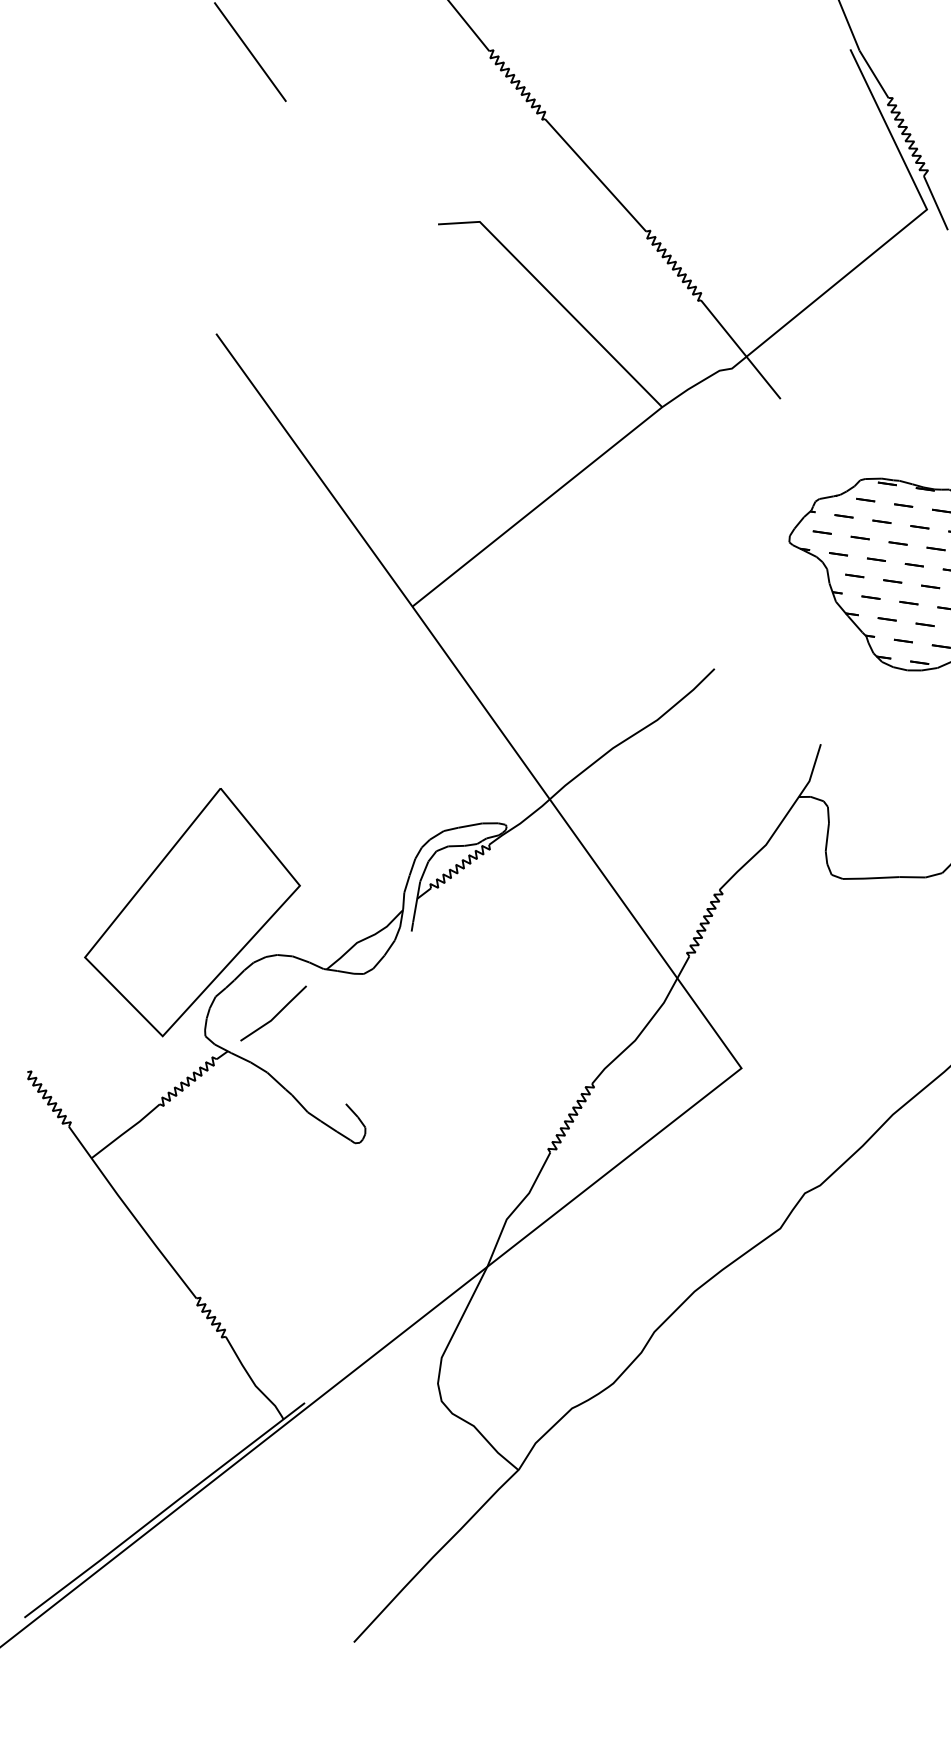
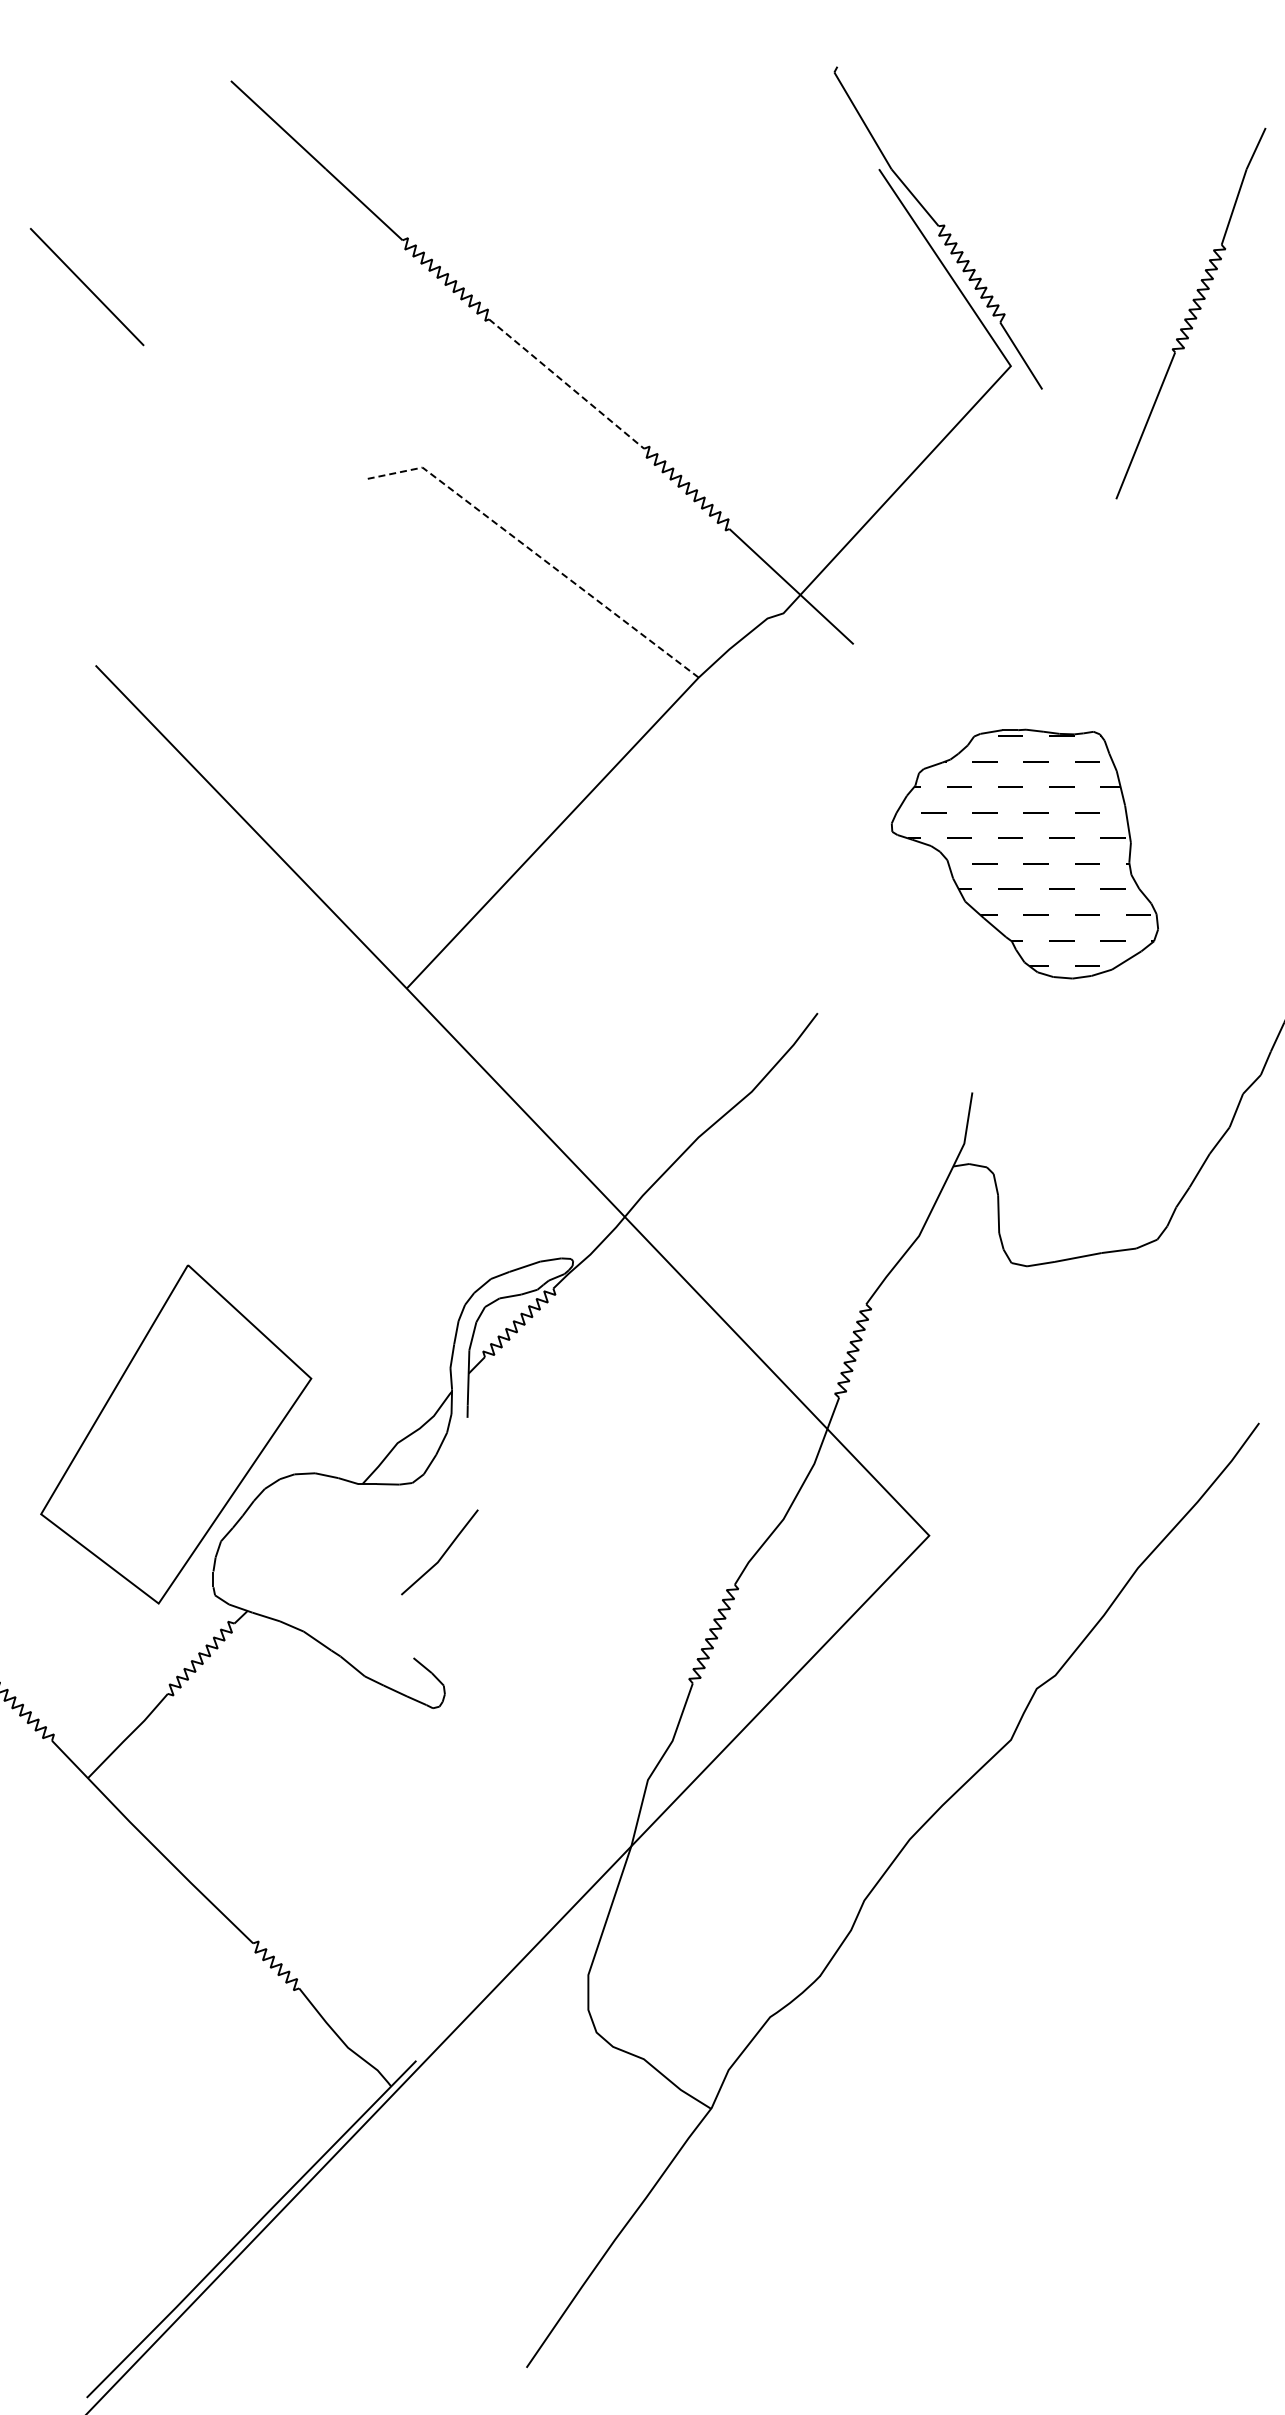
line: (595, 175) -> (566, 384), solid -> dashed
line: (555, 299) -> (537, 555), solid -> dashed
line: (275, 1015) -> (442, 1554), moved

